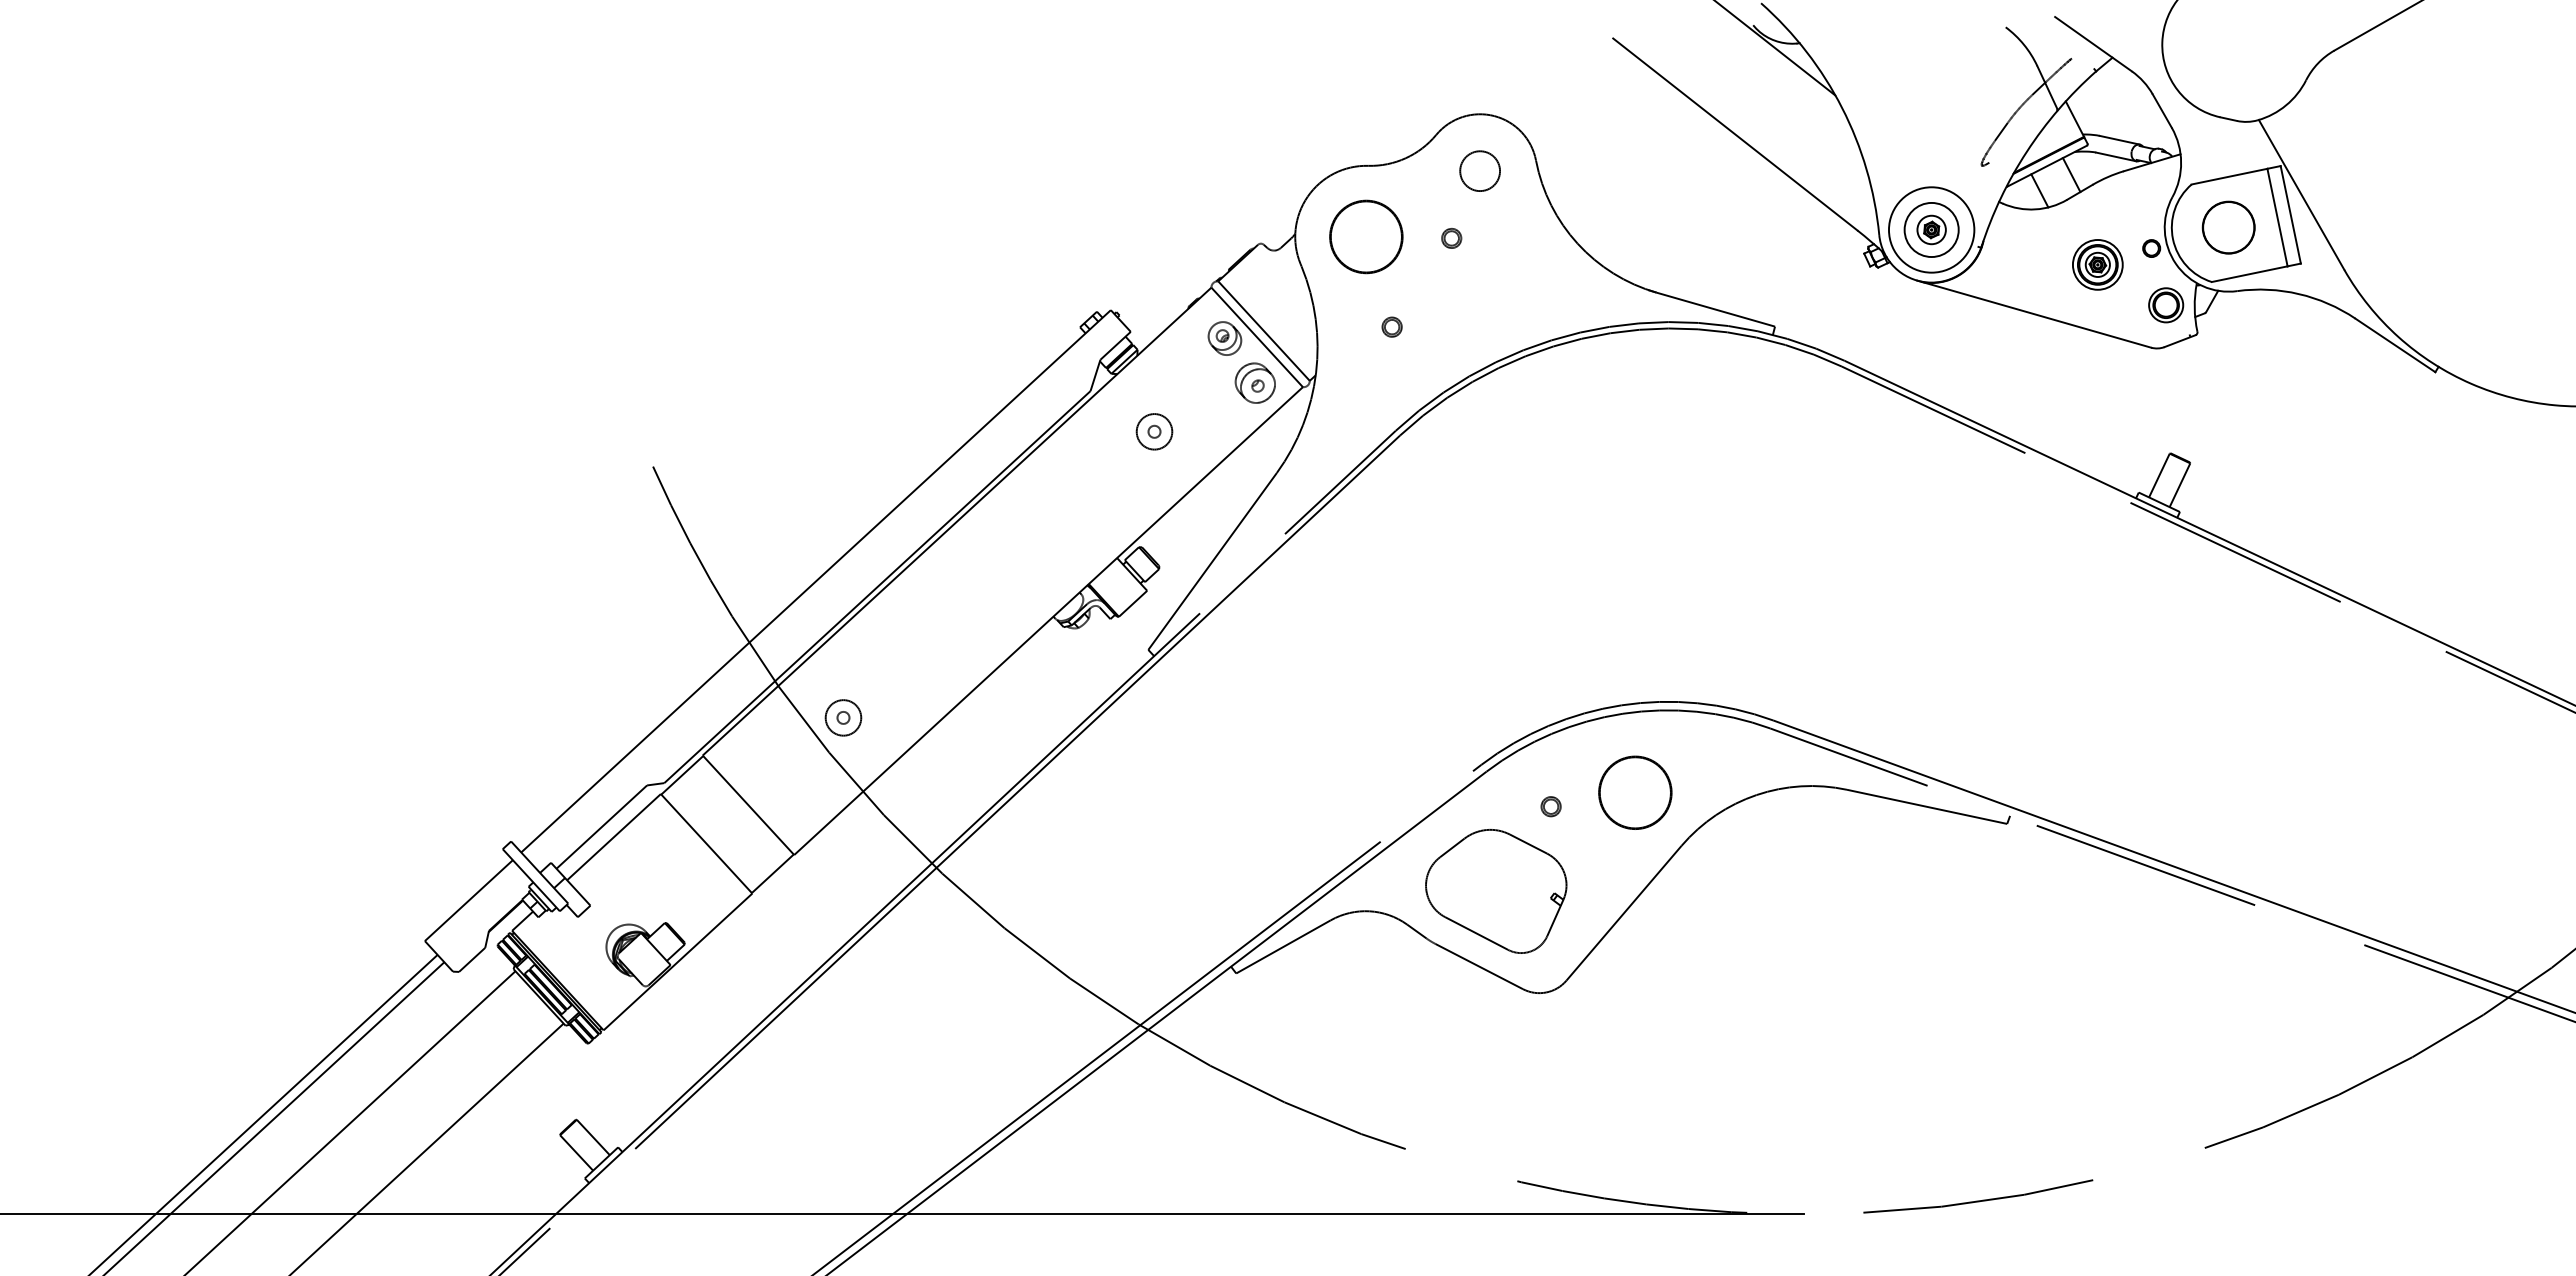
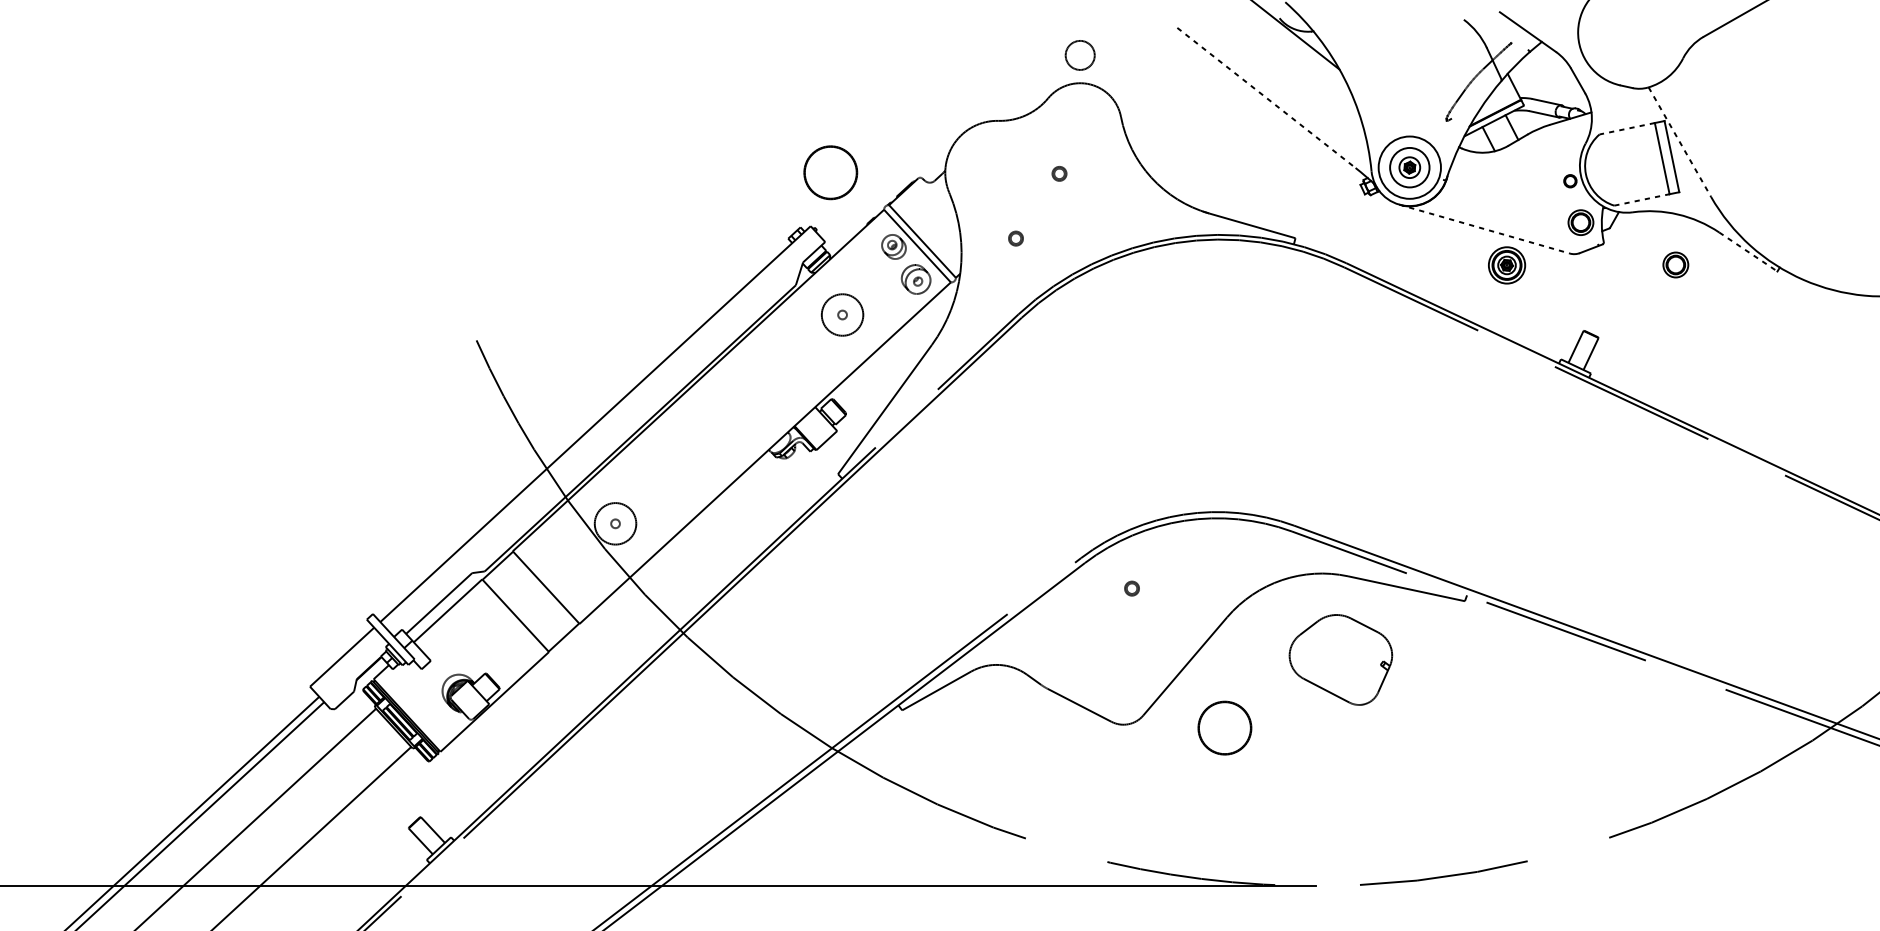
line: (1735, 134) -> (1266, 97), solid -> dashed
circle: (1479, 170) -> (1079, 54), moved
line: (2229, 176) -> (1627, 128), solid -> dashed
line: (2301, 195) -> (1679, 142), solid -> dashed
part: (2228, 227) -> (1626, 165), removed
part: (1366, 236) -> (830, 172), moved
part: (2097, 264) -> (1506, 265), moved
line: (2249, 274) -> (1641, 200), solid -> dashed
line: (2034, 314) -> (1484, 229), solid -> dashed
line: (2395, 345) -> (1748, 252), solid -> dashed
part: (2296, 363) -> (1676, 265), added
circle: (1154, 431) -> (842, 314), size x1.6
circle: (843, 717) -> (615, 523), size x1.6
circle: (1635, 792) -> (1225, 727), moved
part: (1496, 891) -> (1341, 660), moved

